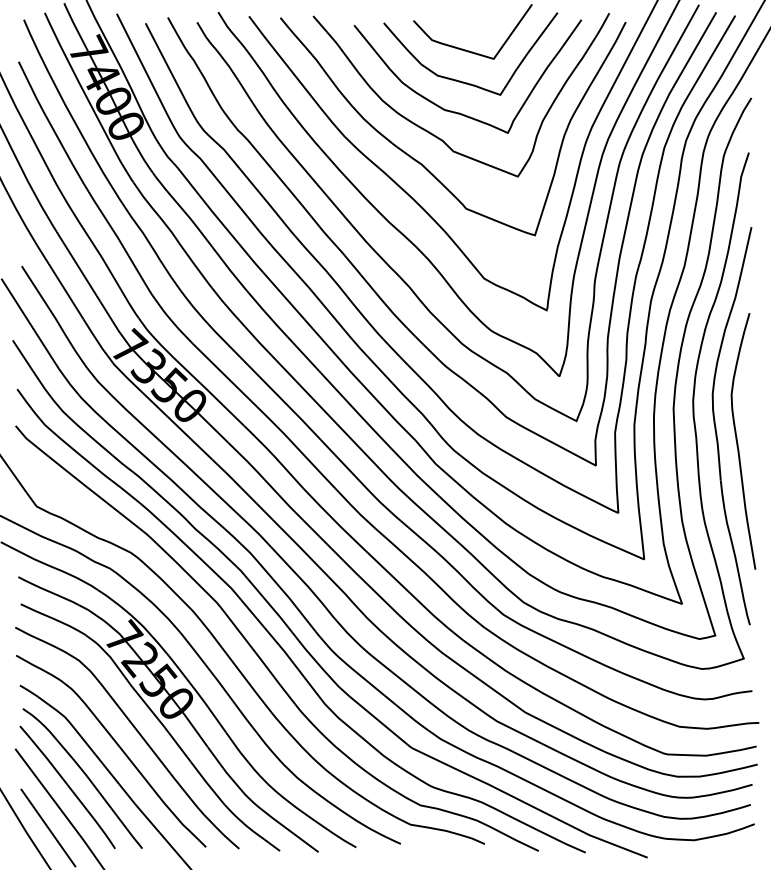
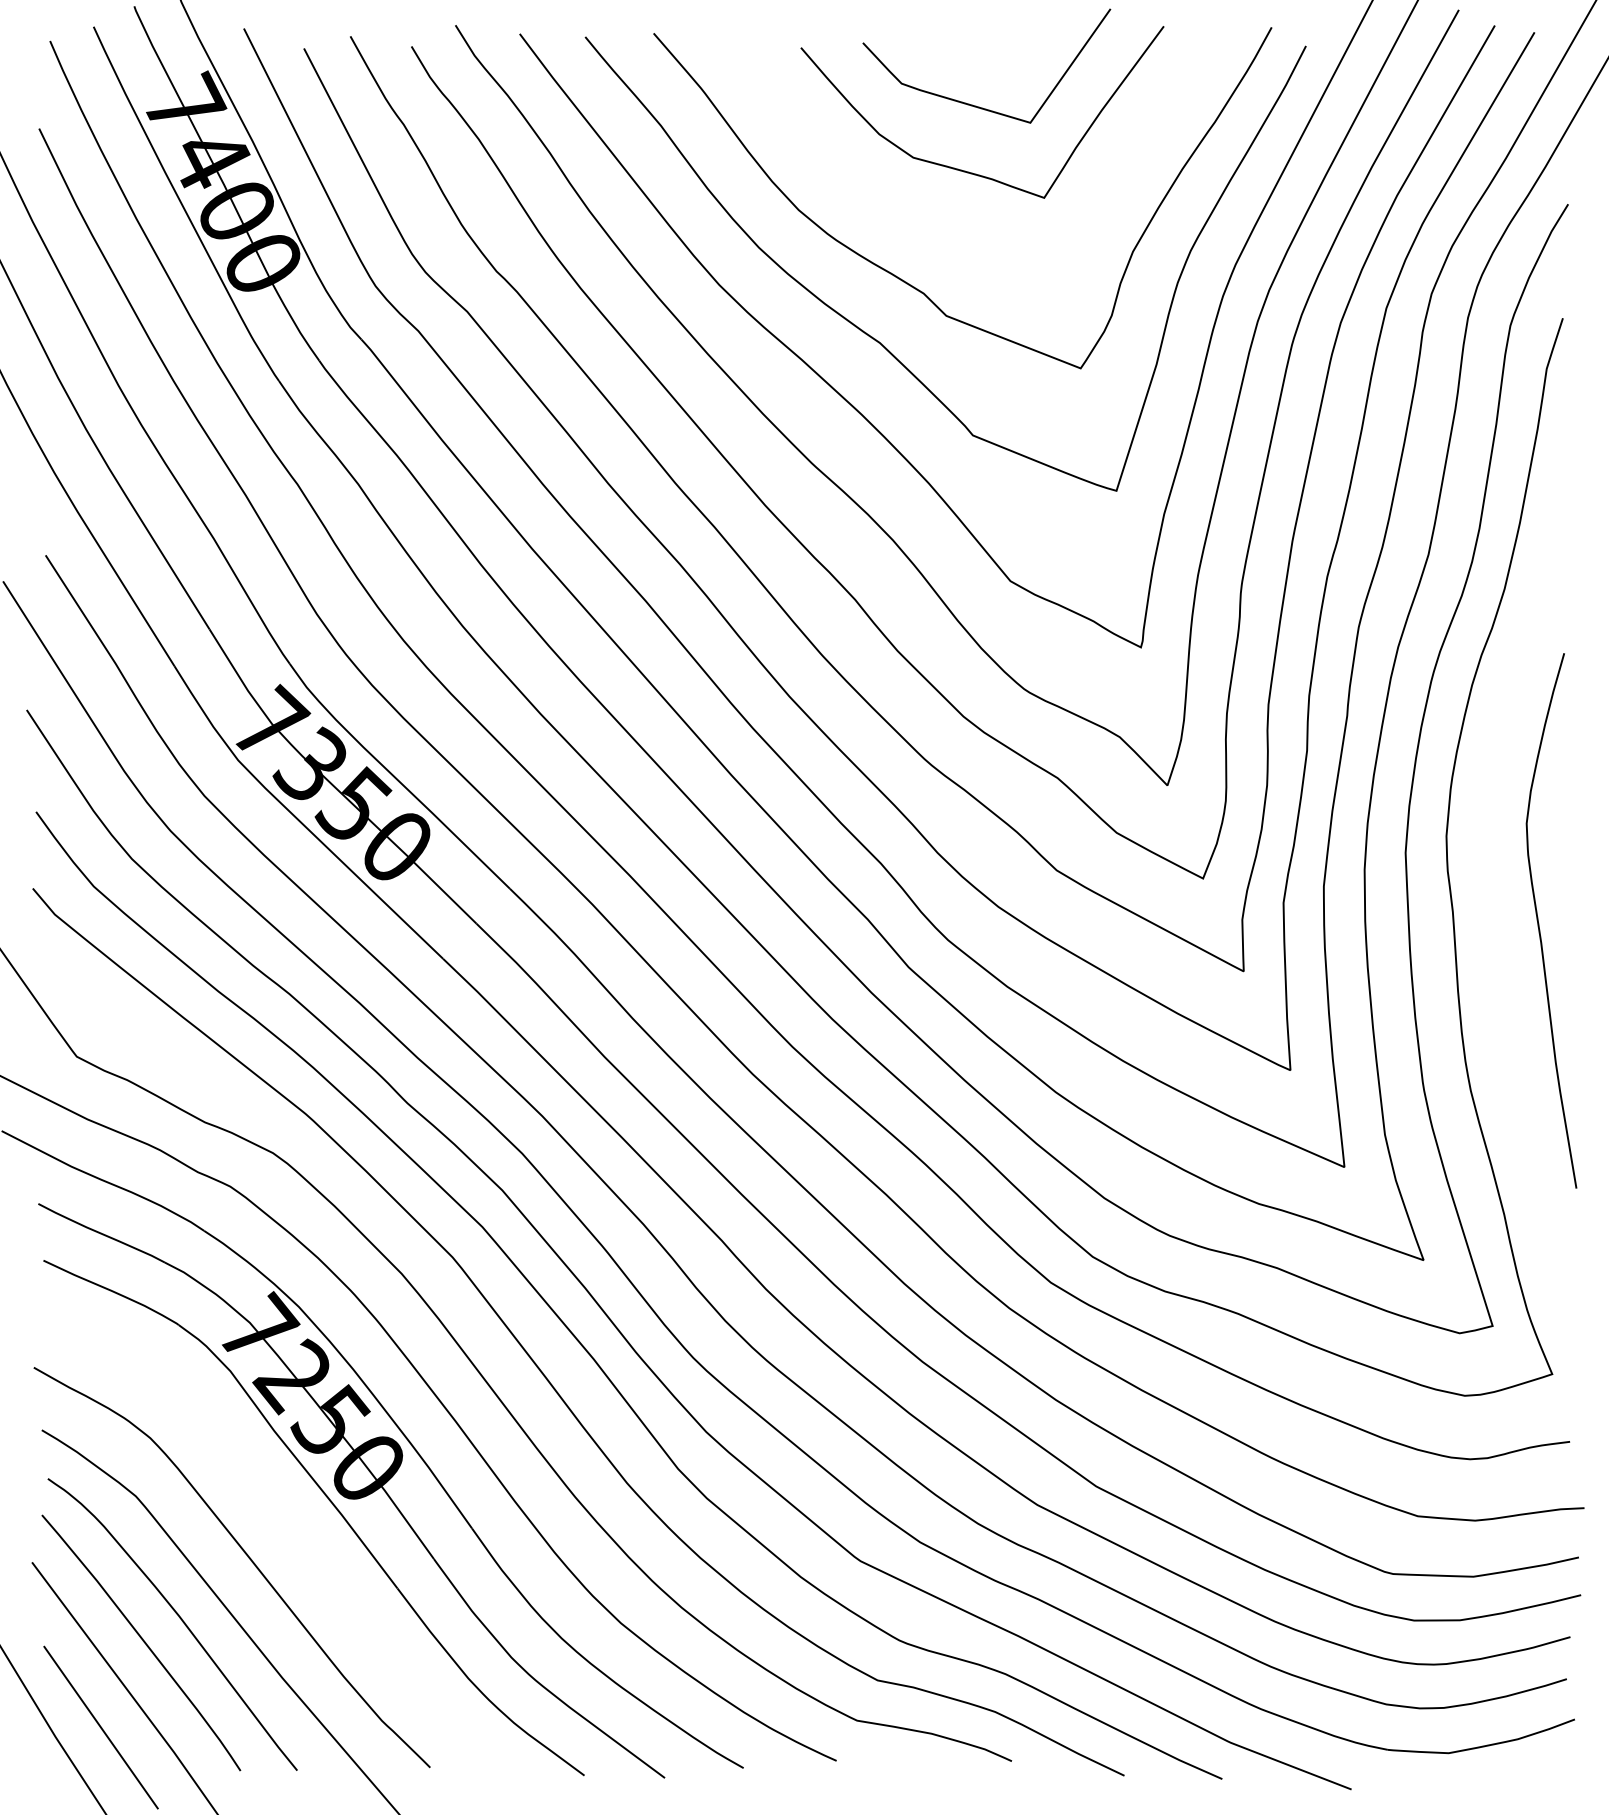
curve: (459, 112) -> (958, 234), removed
part: (716, 426) -> (1495, 889), removed
curve: (135, 730) -> (282, 1524), removed

